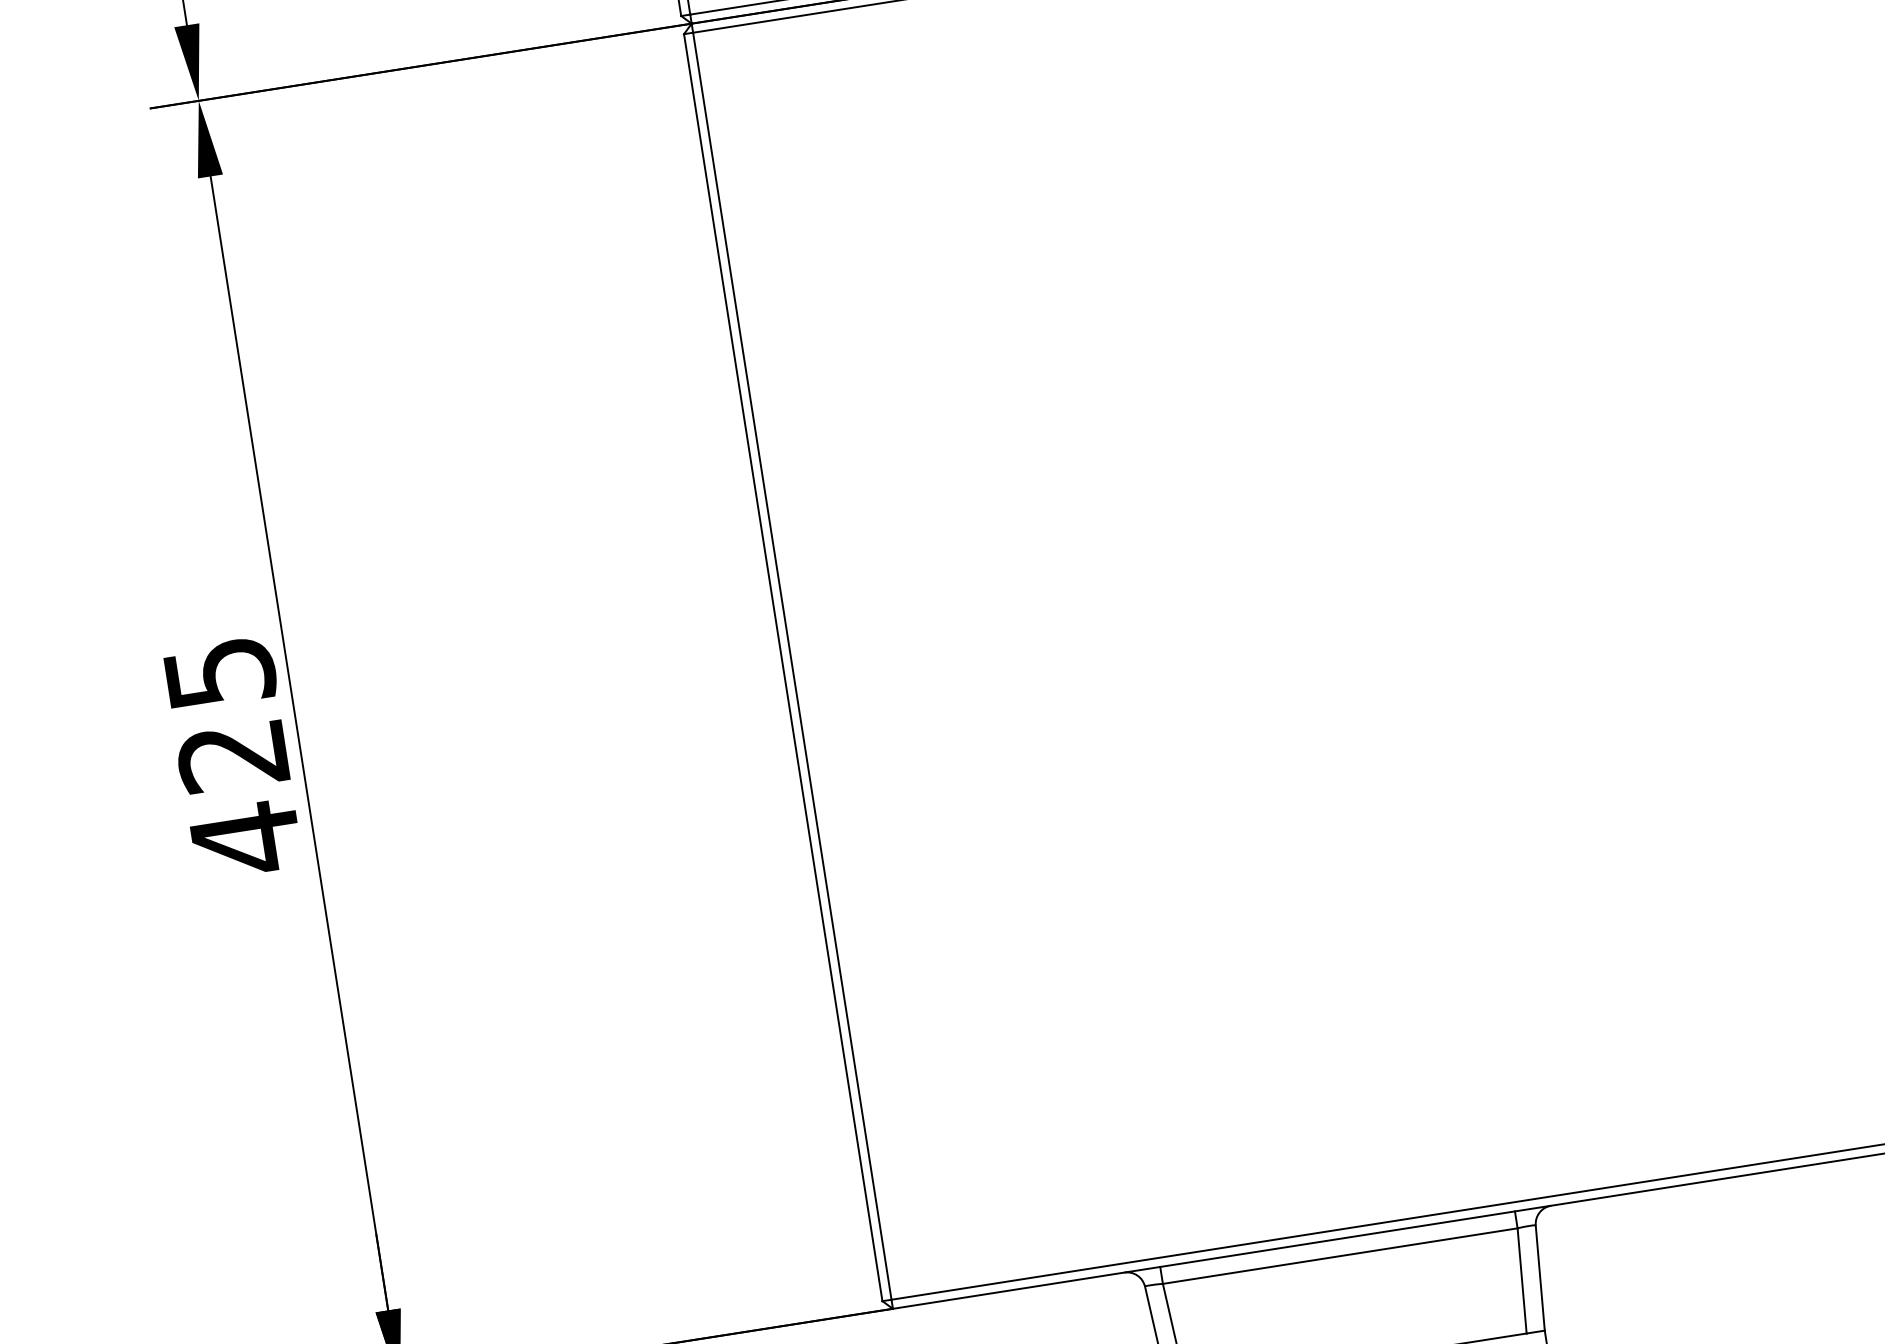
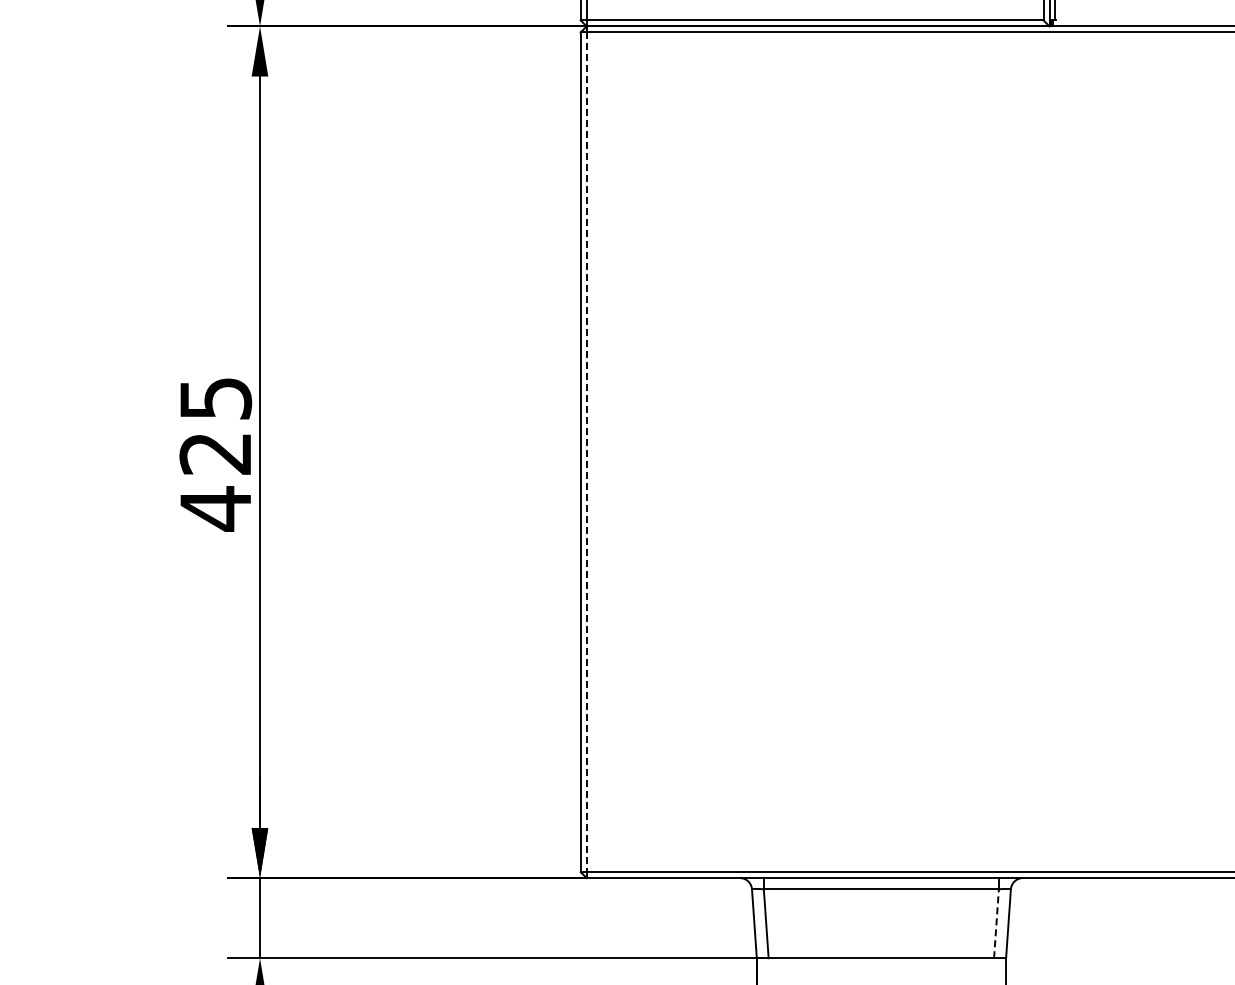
line: (792, 666) -> (586, 452), solid -> dashed
line: (1522, 1280) -> (996, 923), solid -> dashed

